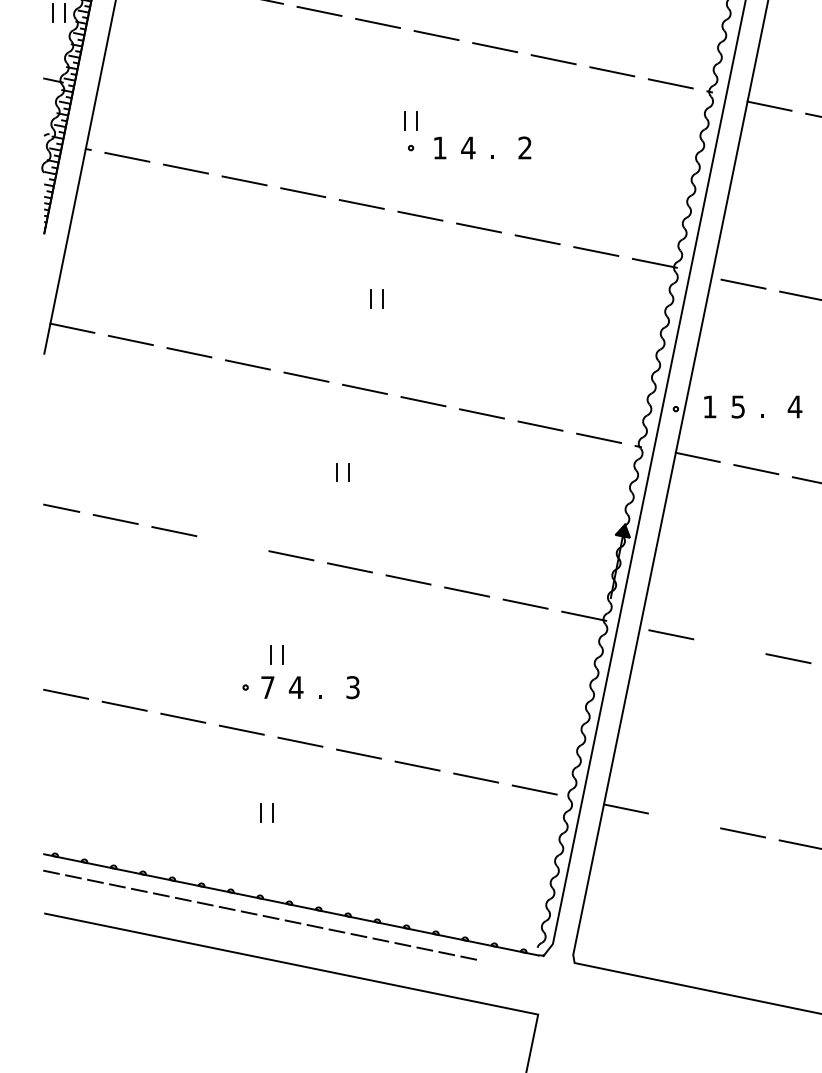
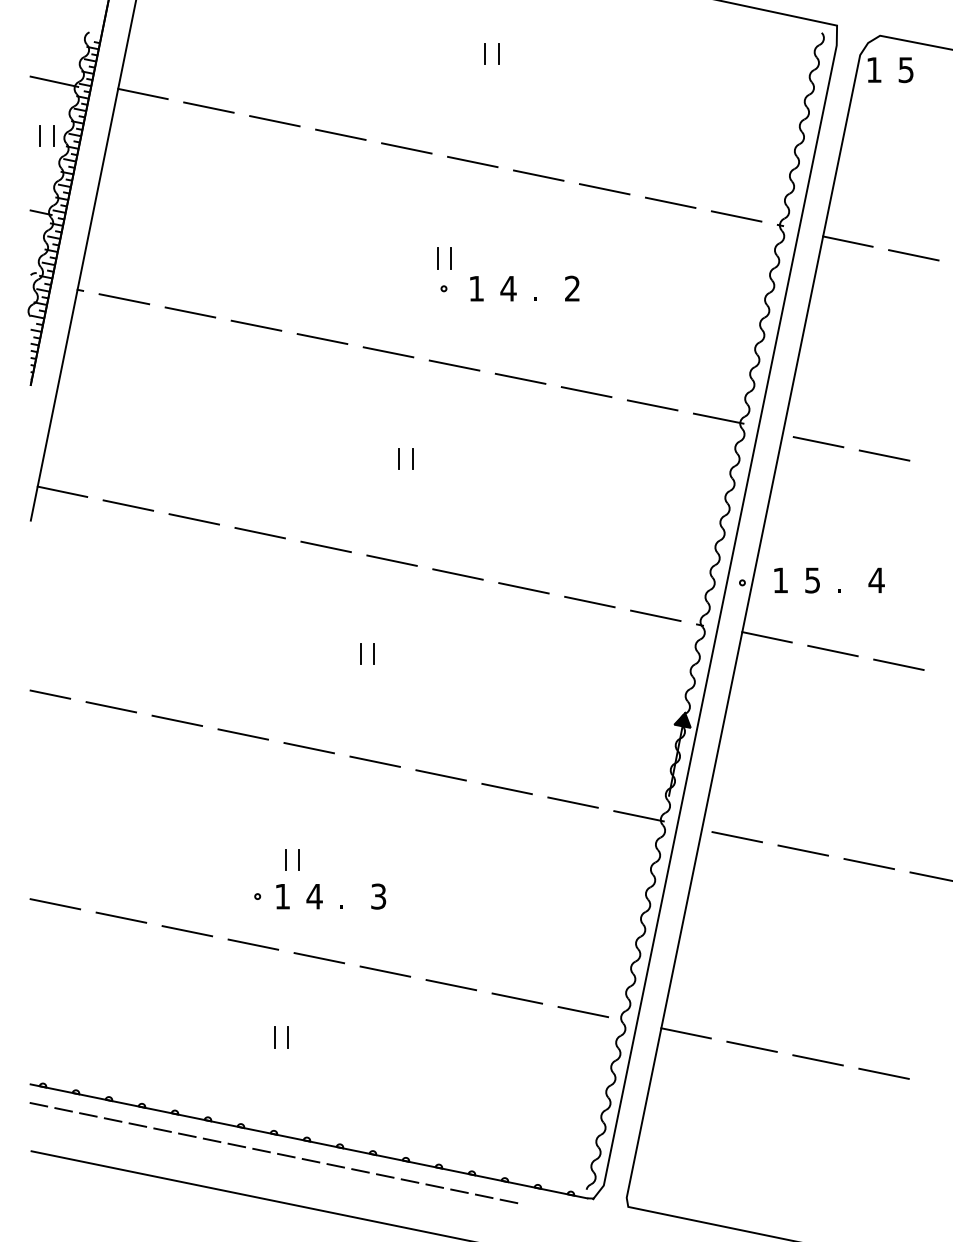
line: (233, 543) -> (243, 734), added
line: (729, 646) -> (802, 850), added
text: (267, 687) -> (282, 896), 7 -> 1
line: (683, 820) -> (751, 1046), added

